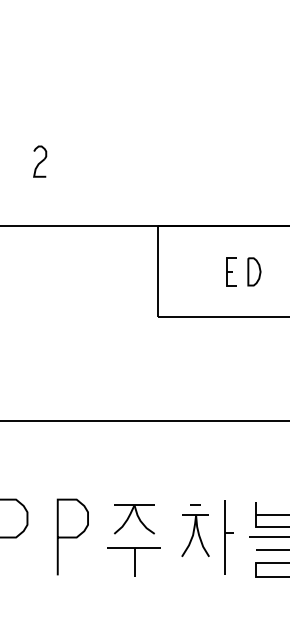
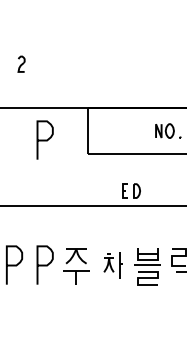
part: (39, 160) -> (21, 63), moved
part: (243, 270) -> (131, 190), moved
part: (71, 288) -> (44, 139), added
part: (205, 537) -> (112, 265), size x0.7

